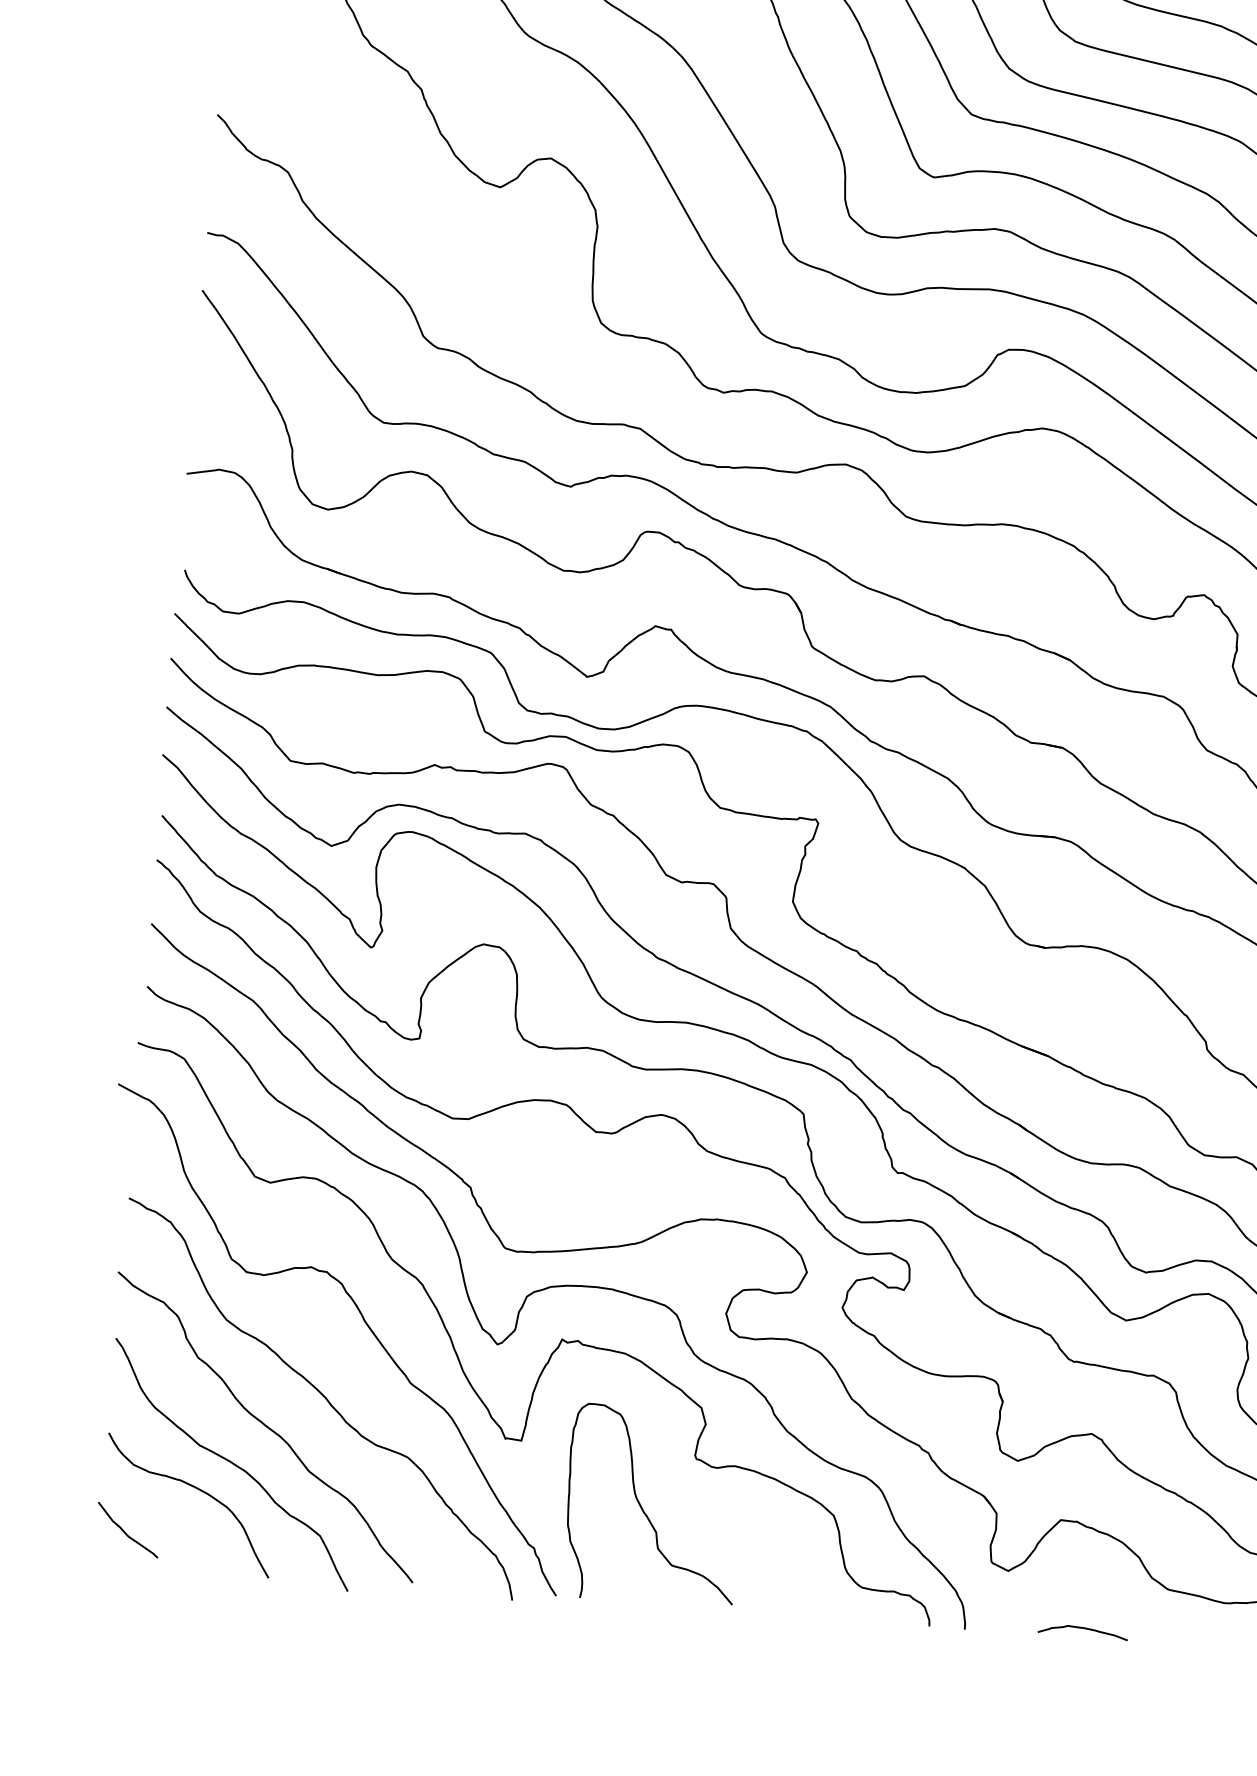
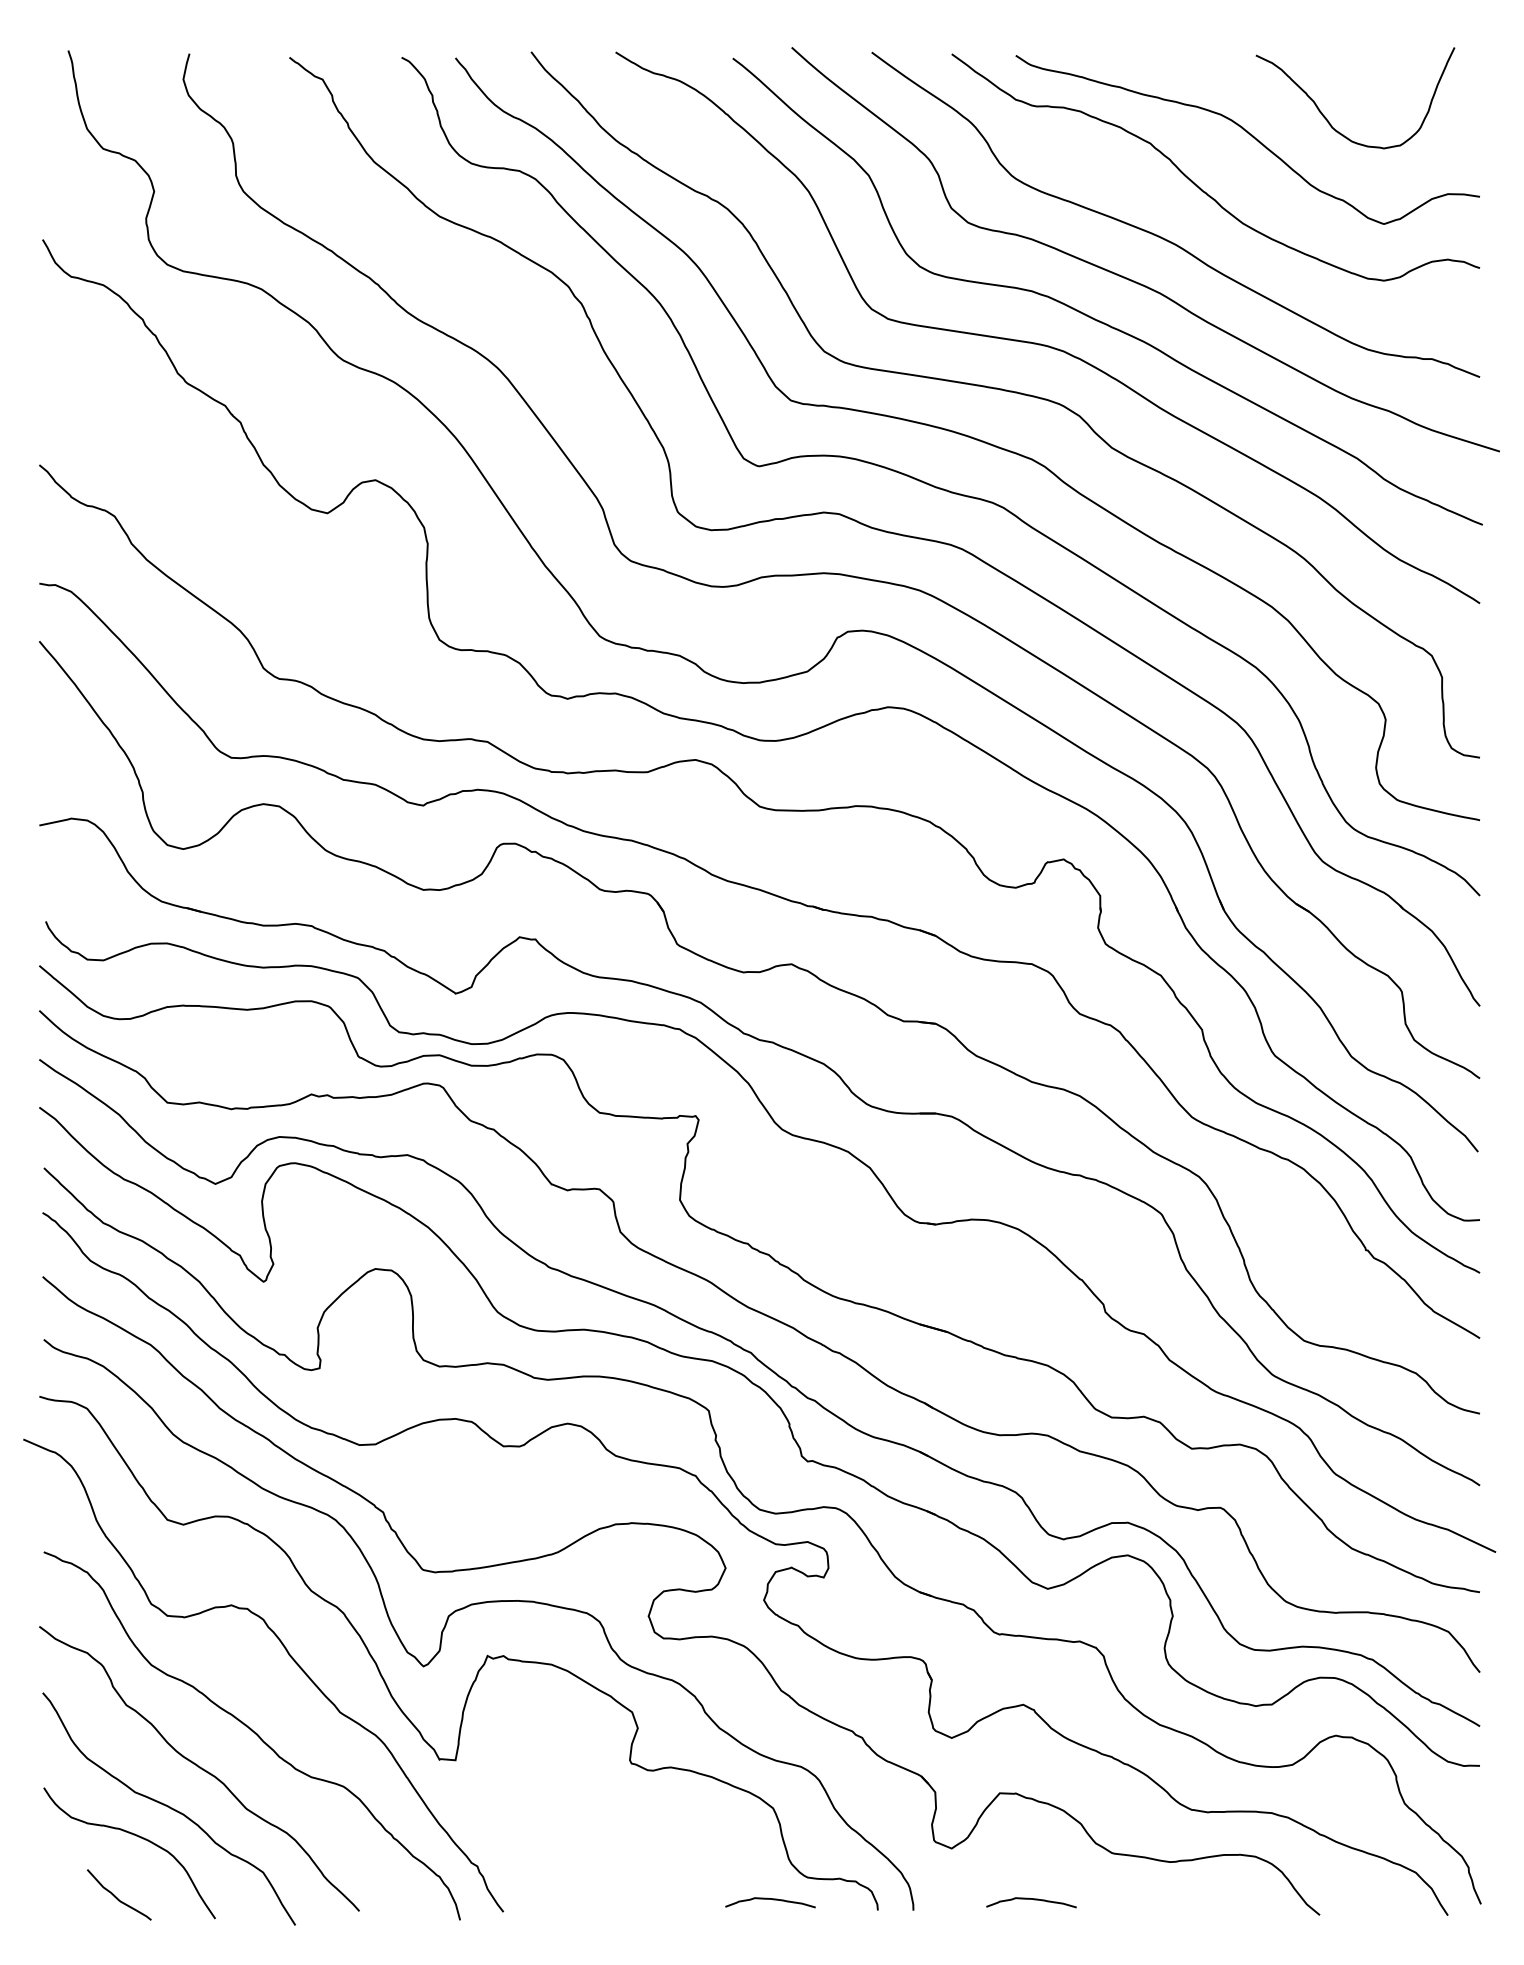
curve: (643, 1509) -> (583, 1818), removed
curve: (125, 1531) -> (116, 1896), moved
curve: (823, 1606) -> (770, 1899), added

